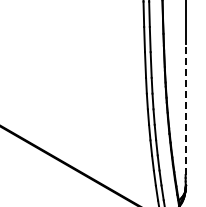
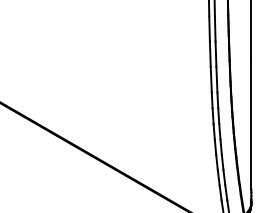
line: (185, 108) -> (251, 123), dashed -> solid

